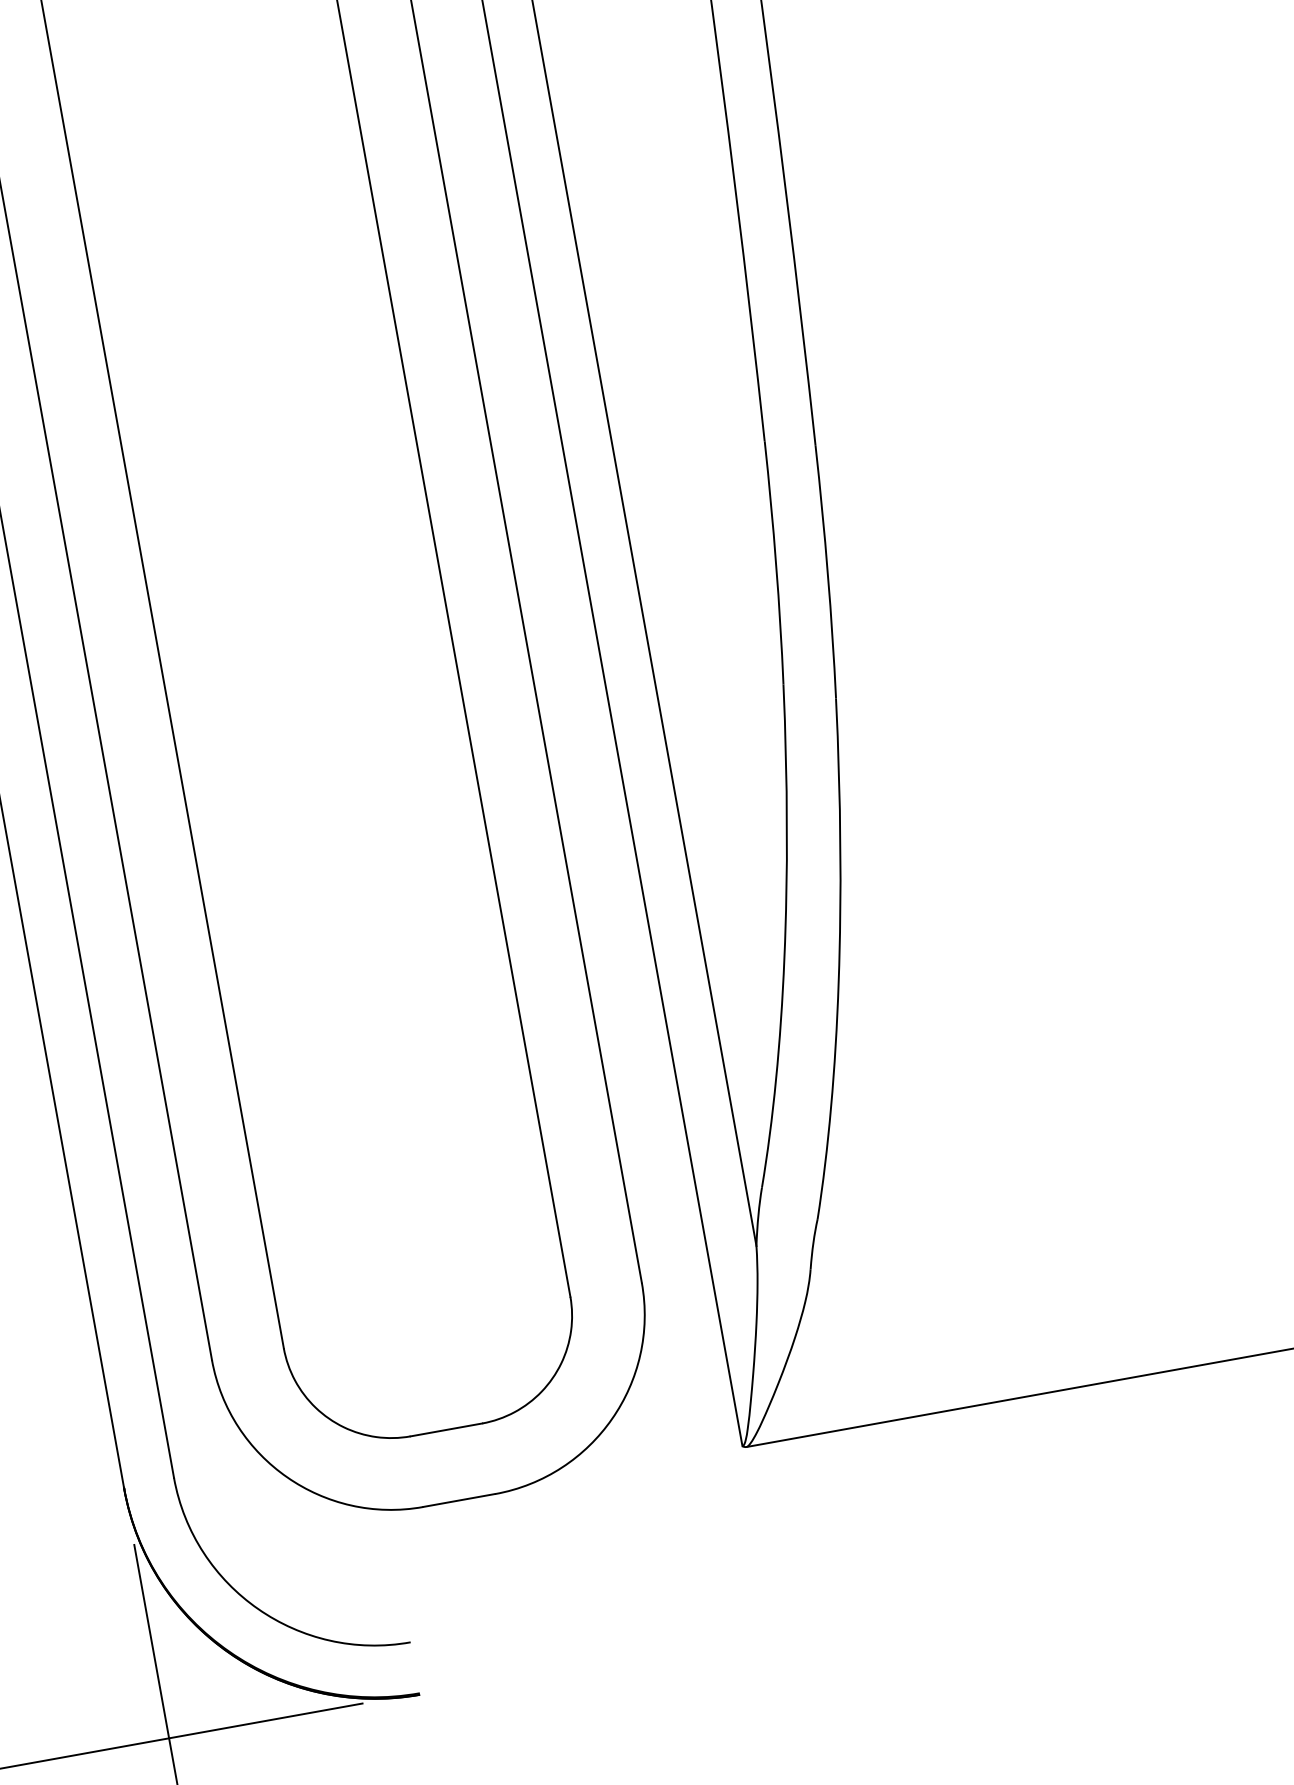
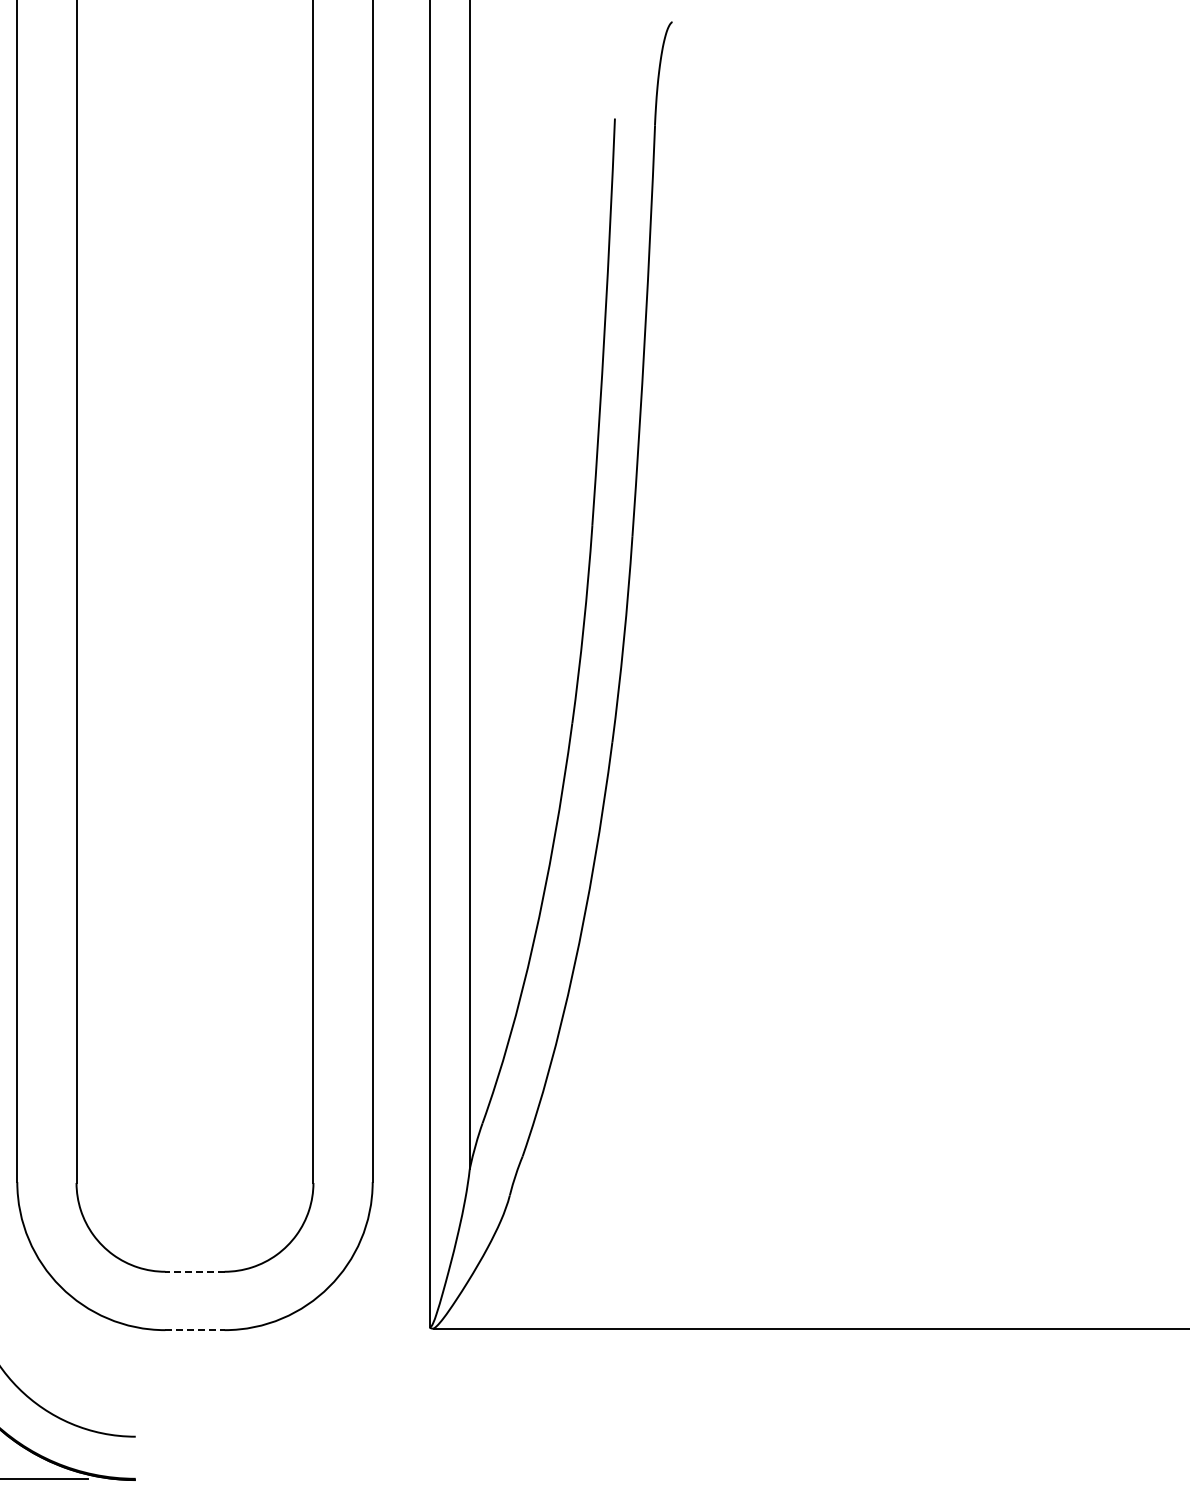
line: (446, 1429) -> (195, 1271), solid -> dashed
line: (459, 1500) -> (195, 1330), solid -> dashed

